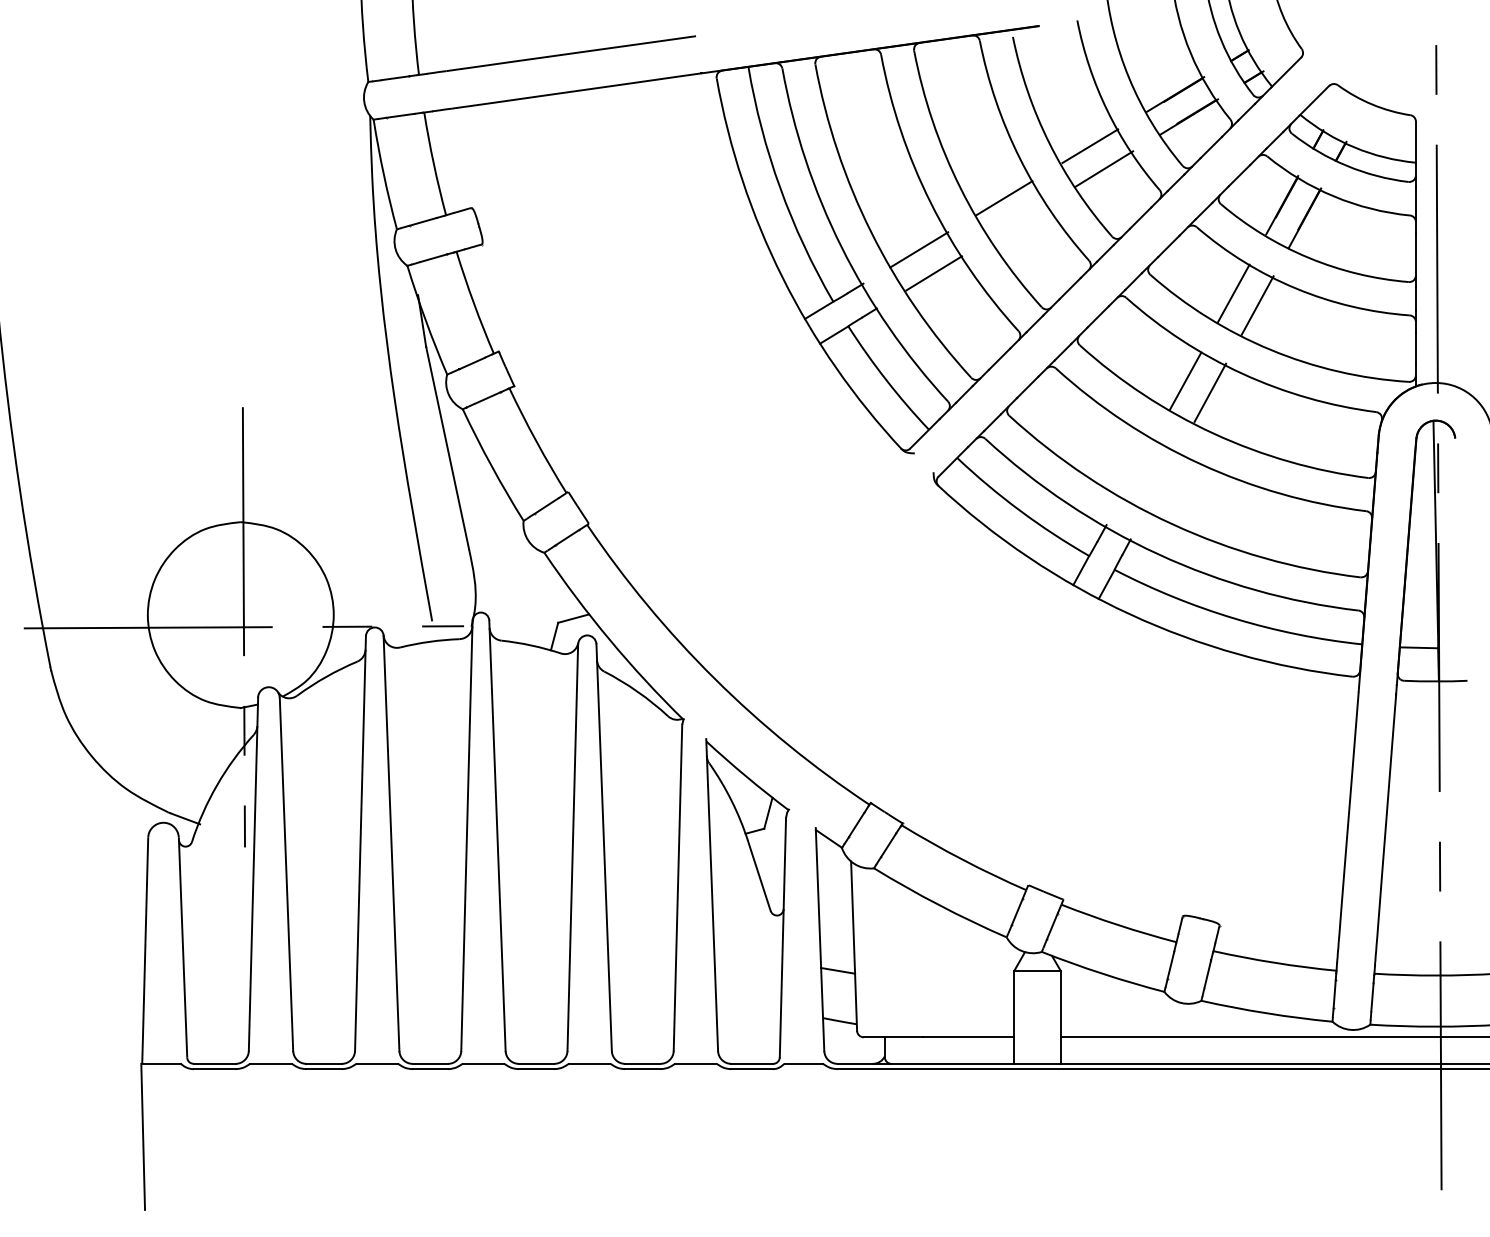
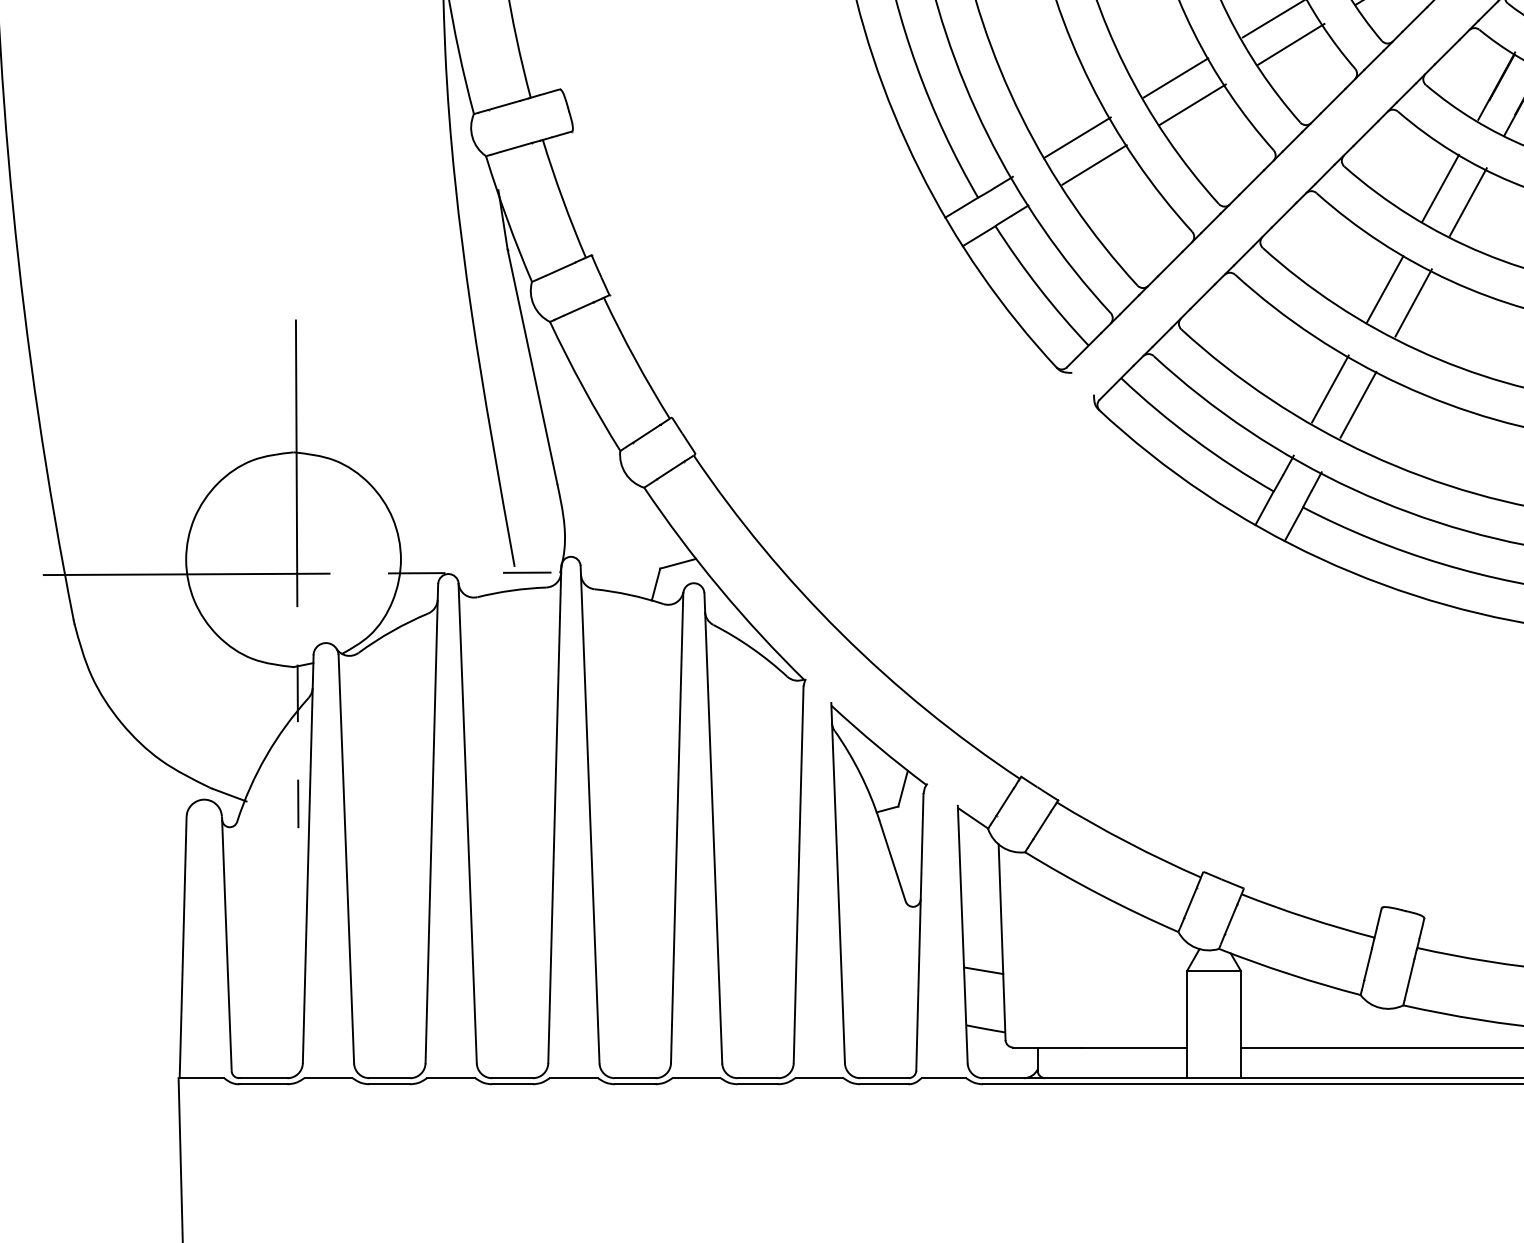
line: (1018, 221) -> (1192, 105), added
line: (1138, 467) -> (1330, 389), added
line: (1162, 480) -> (1358, 404), added

